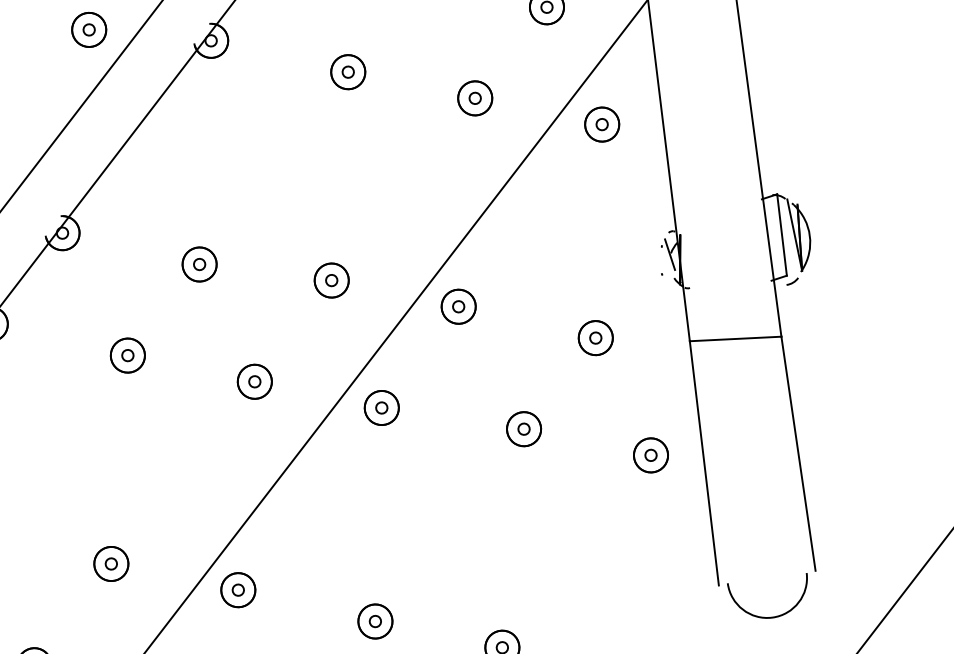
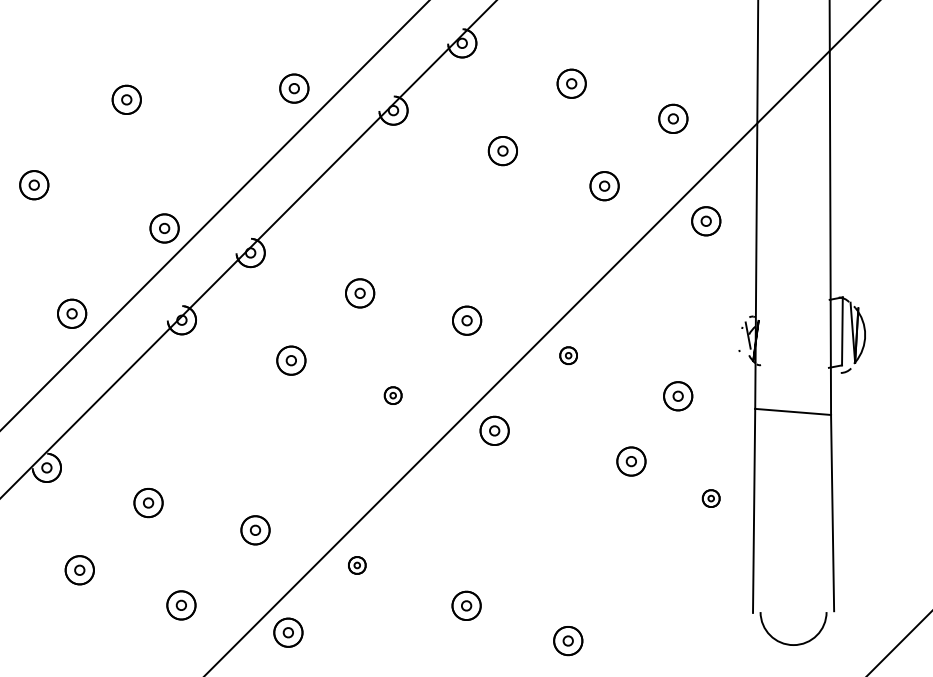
part: (458, 306) -> (568, 355), size x0.6
part: (255, 381) -> (393, 395), size x0.6
part: (524, 429) -> (631, 461), moved
part: (651, 455) -> (711, 498), size x0.6
part: (238, 590) -> (357, 565), size x0.6

